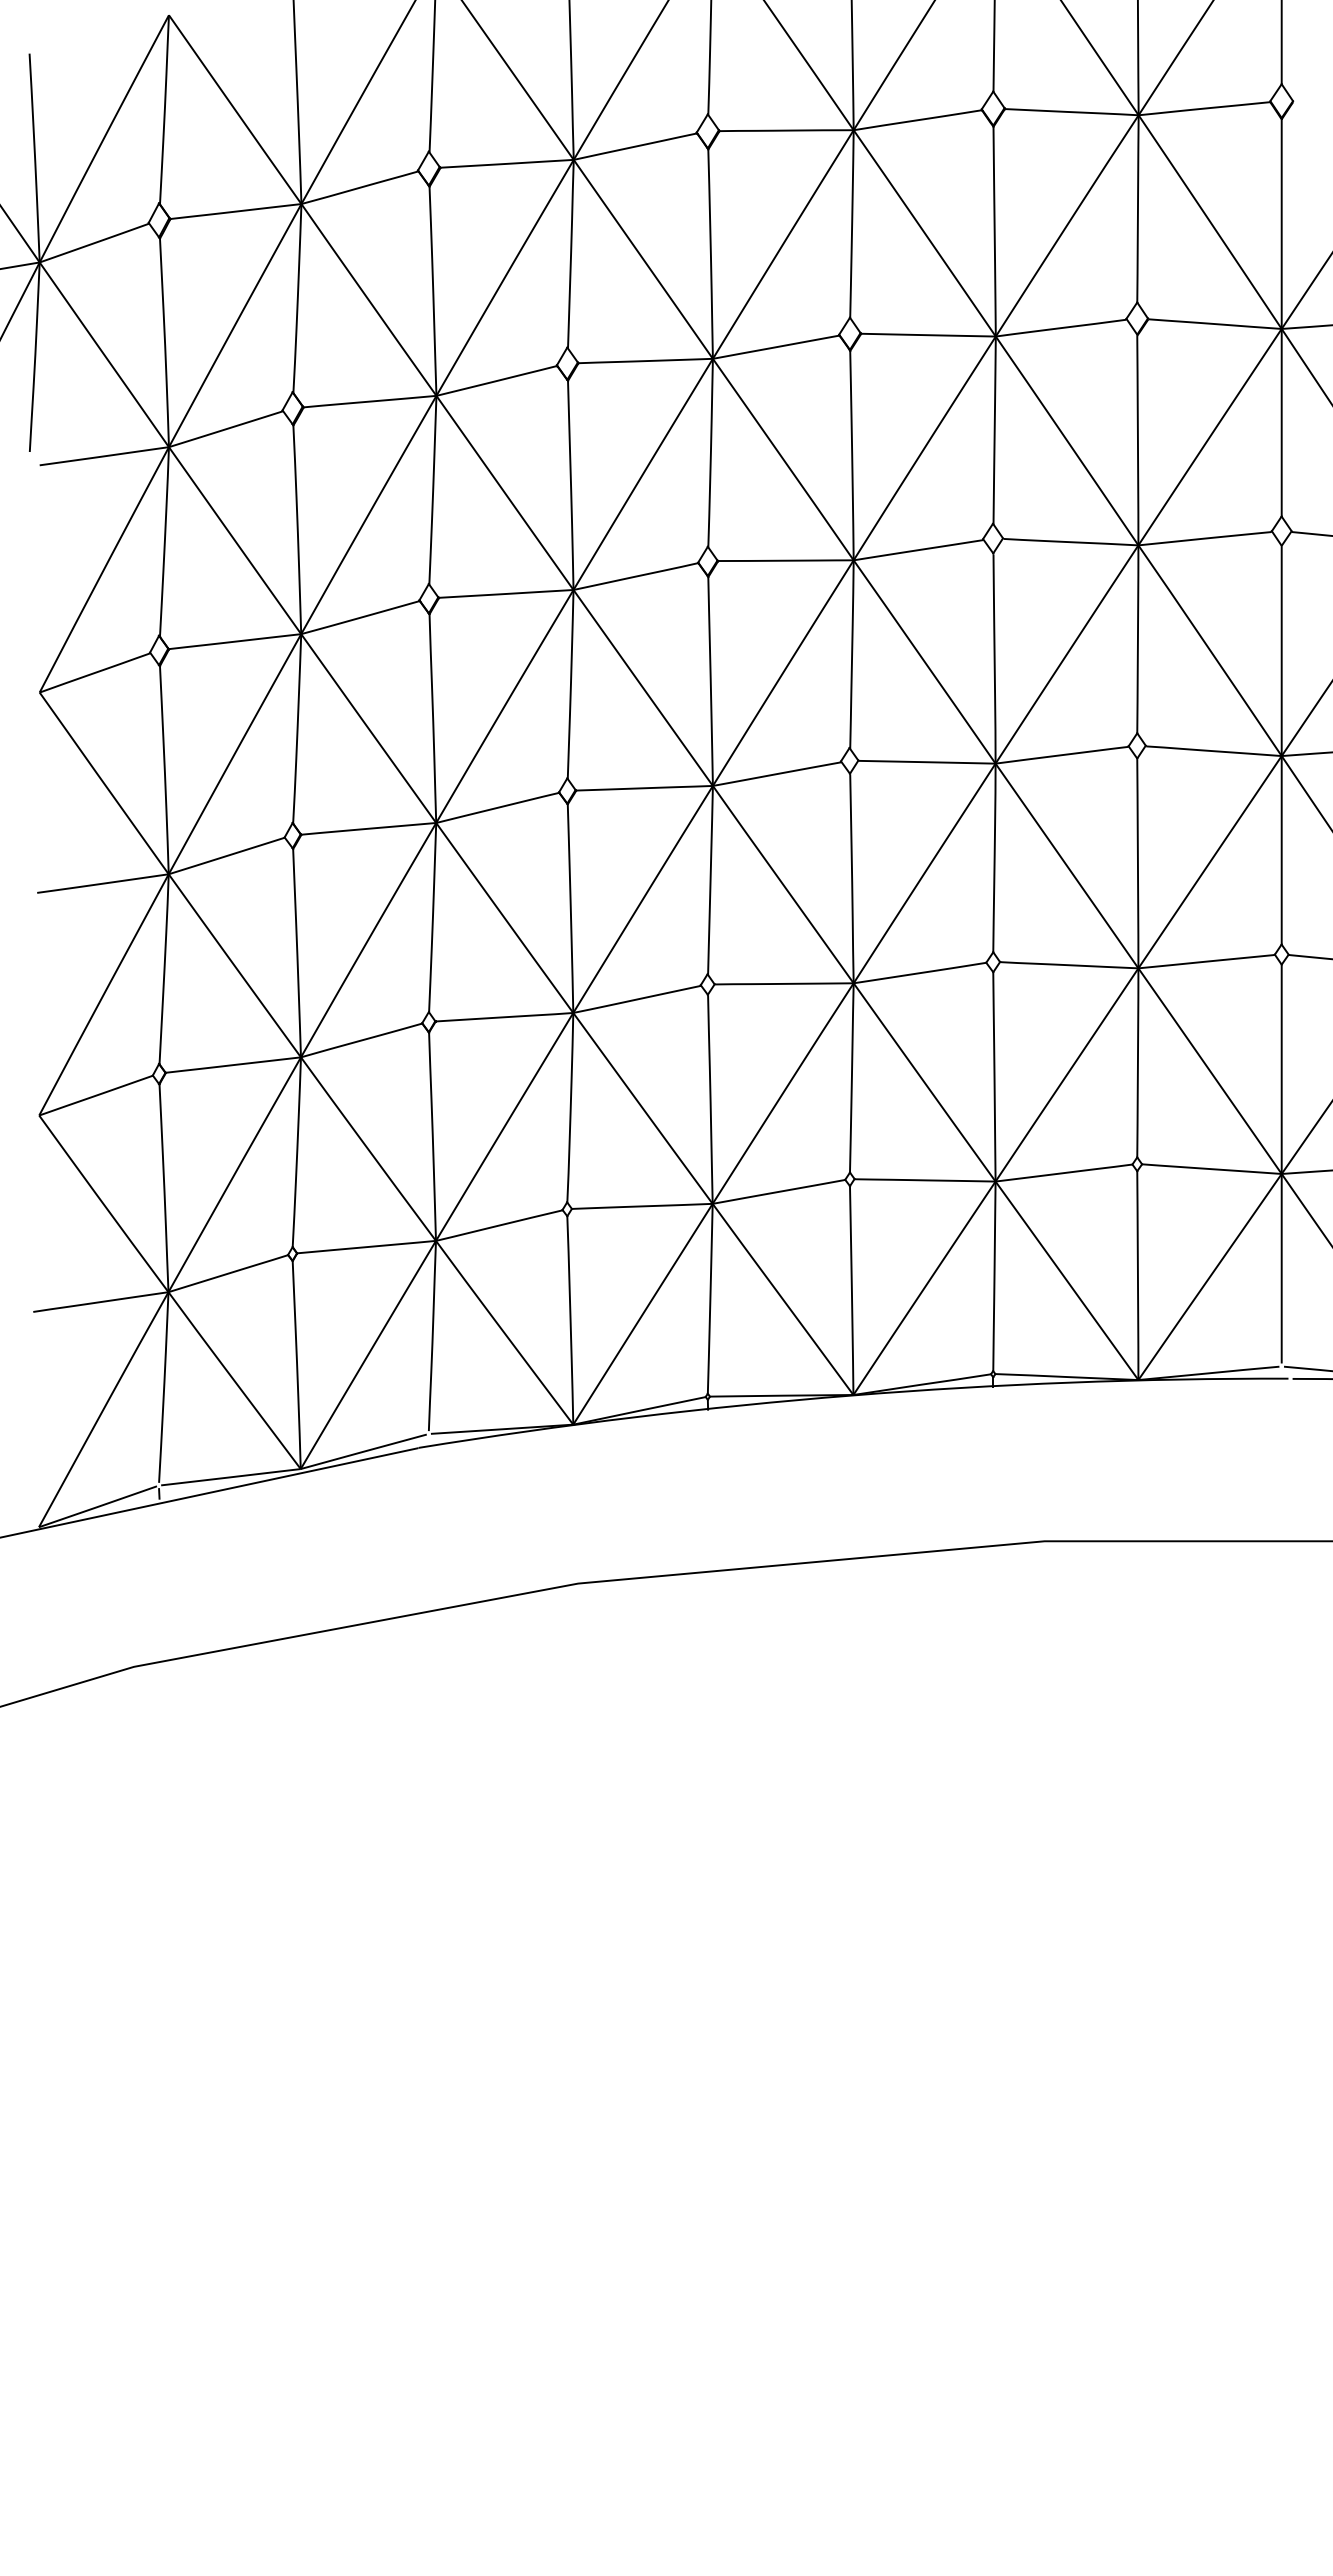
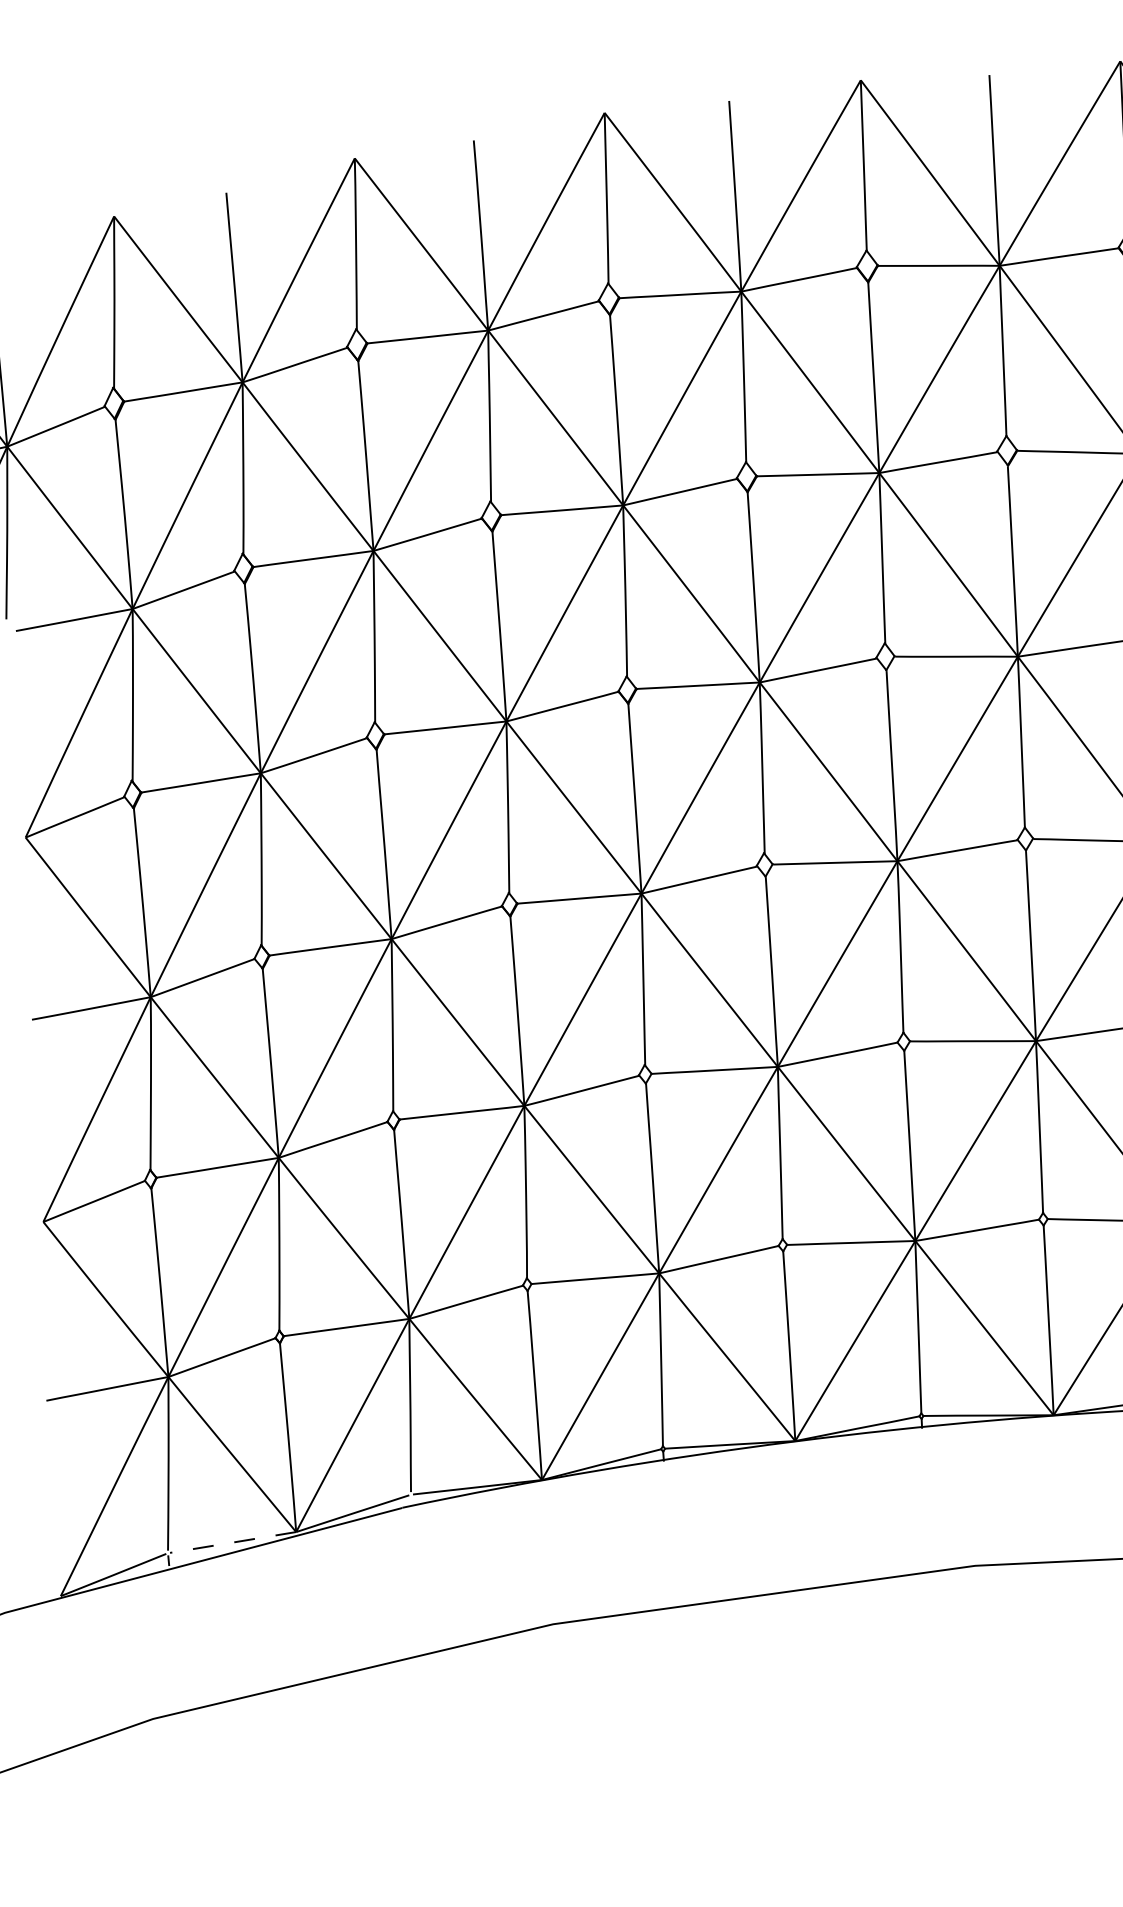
line: (231, 1477) -> (233, 1542), solid -> dashed

